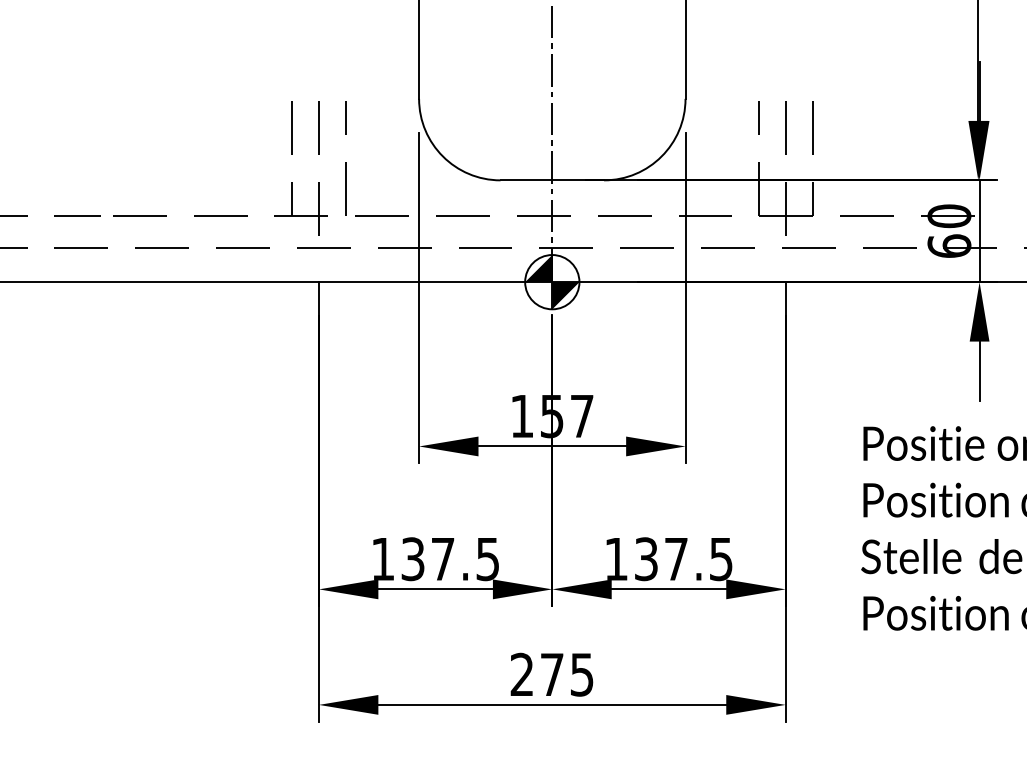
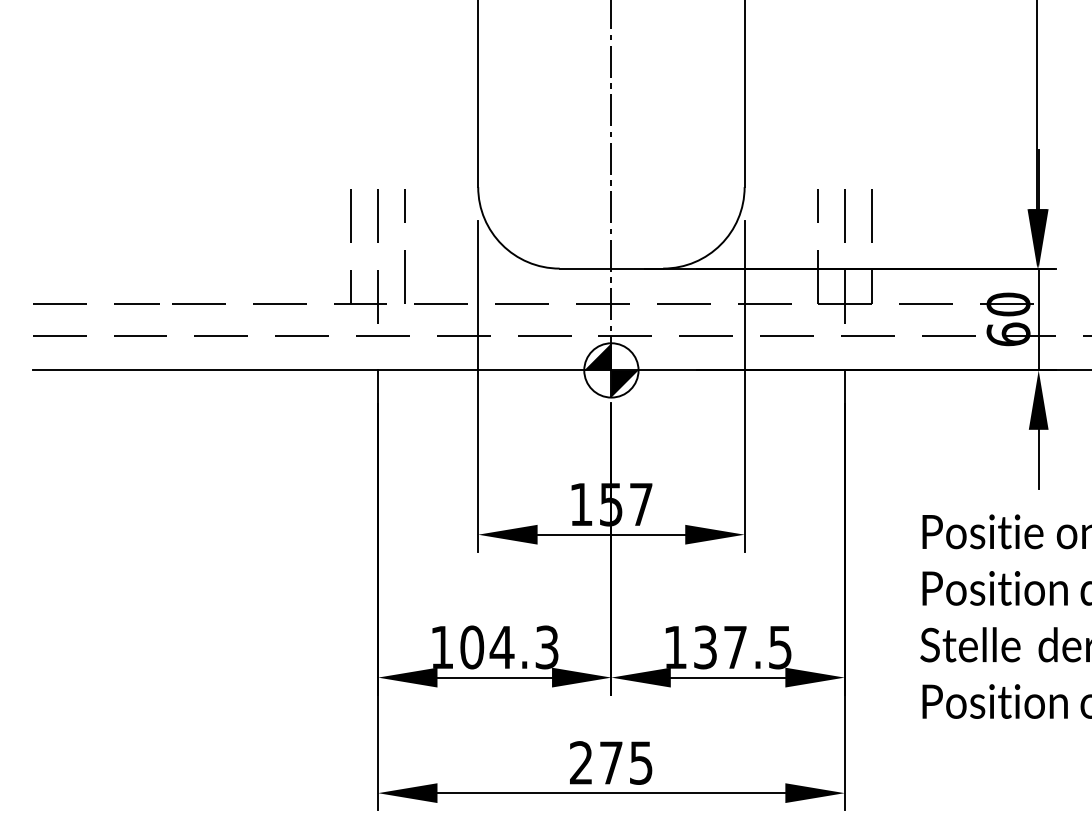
text: (450, 559) -> (509, 647), 137.5 -> 104.3

